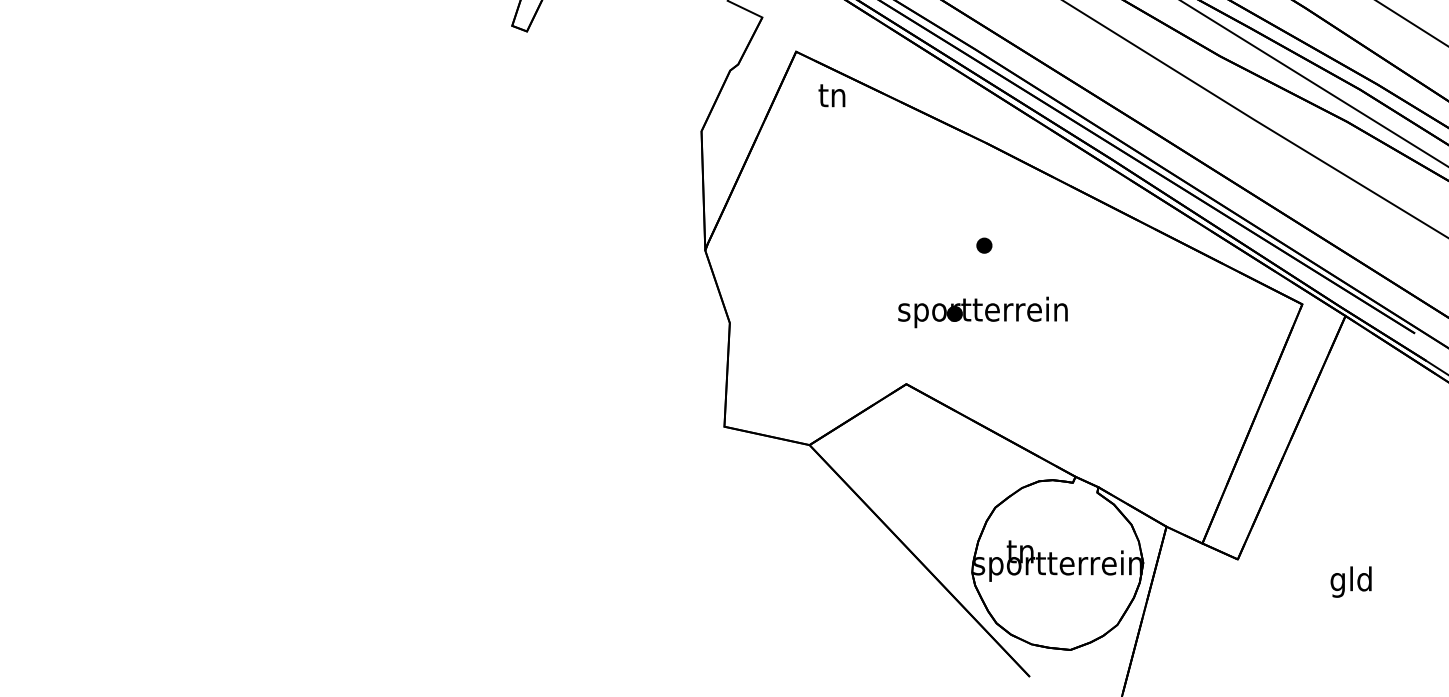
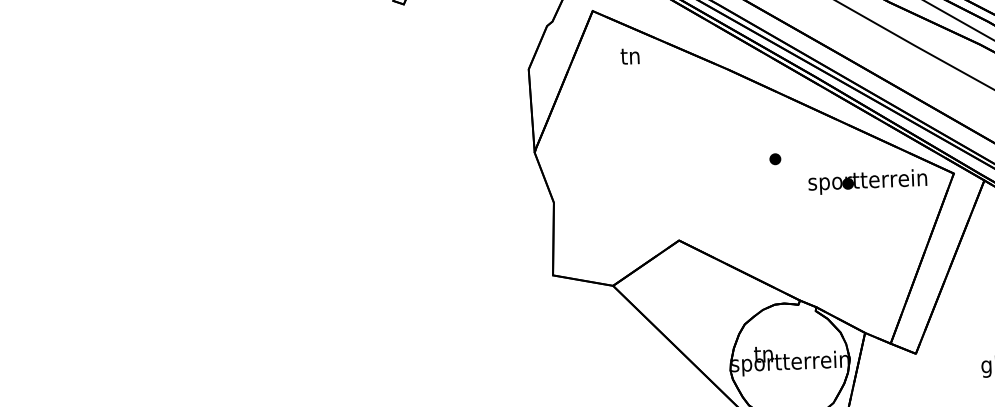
text: (831, 95) -> (629, 56), moved
part: (984, 245) -> (775, 159), moved
part: (982, 312) -> (867, 182), moved

